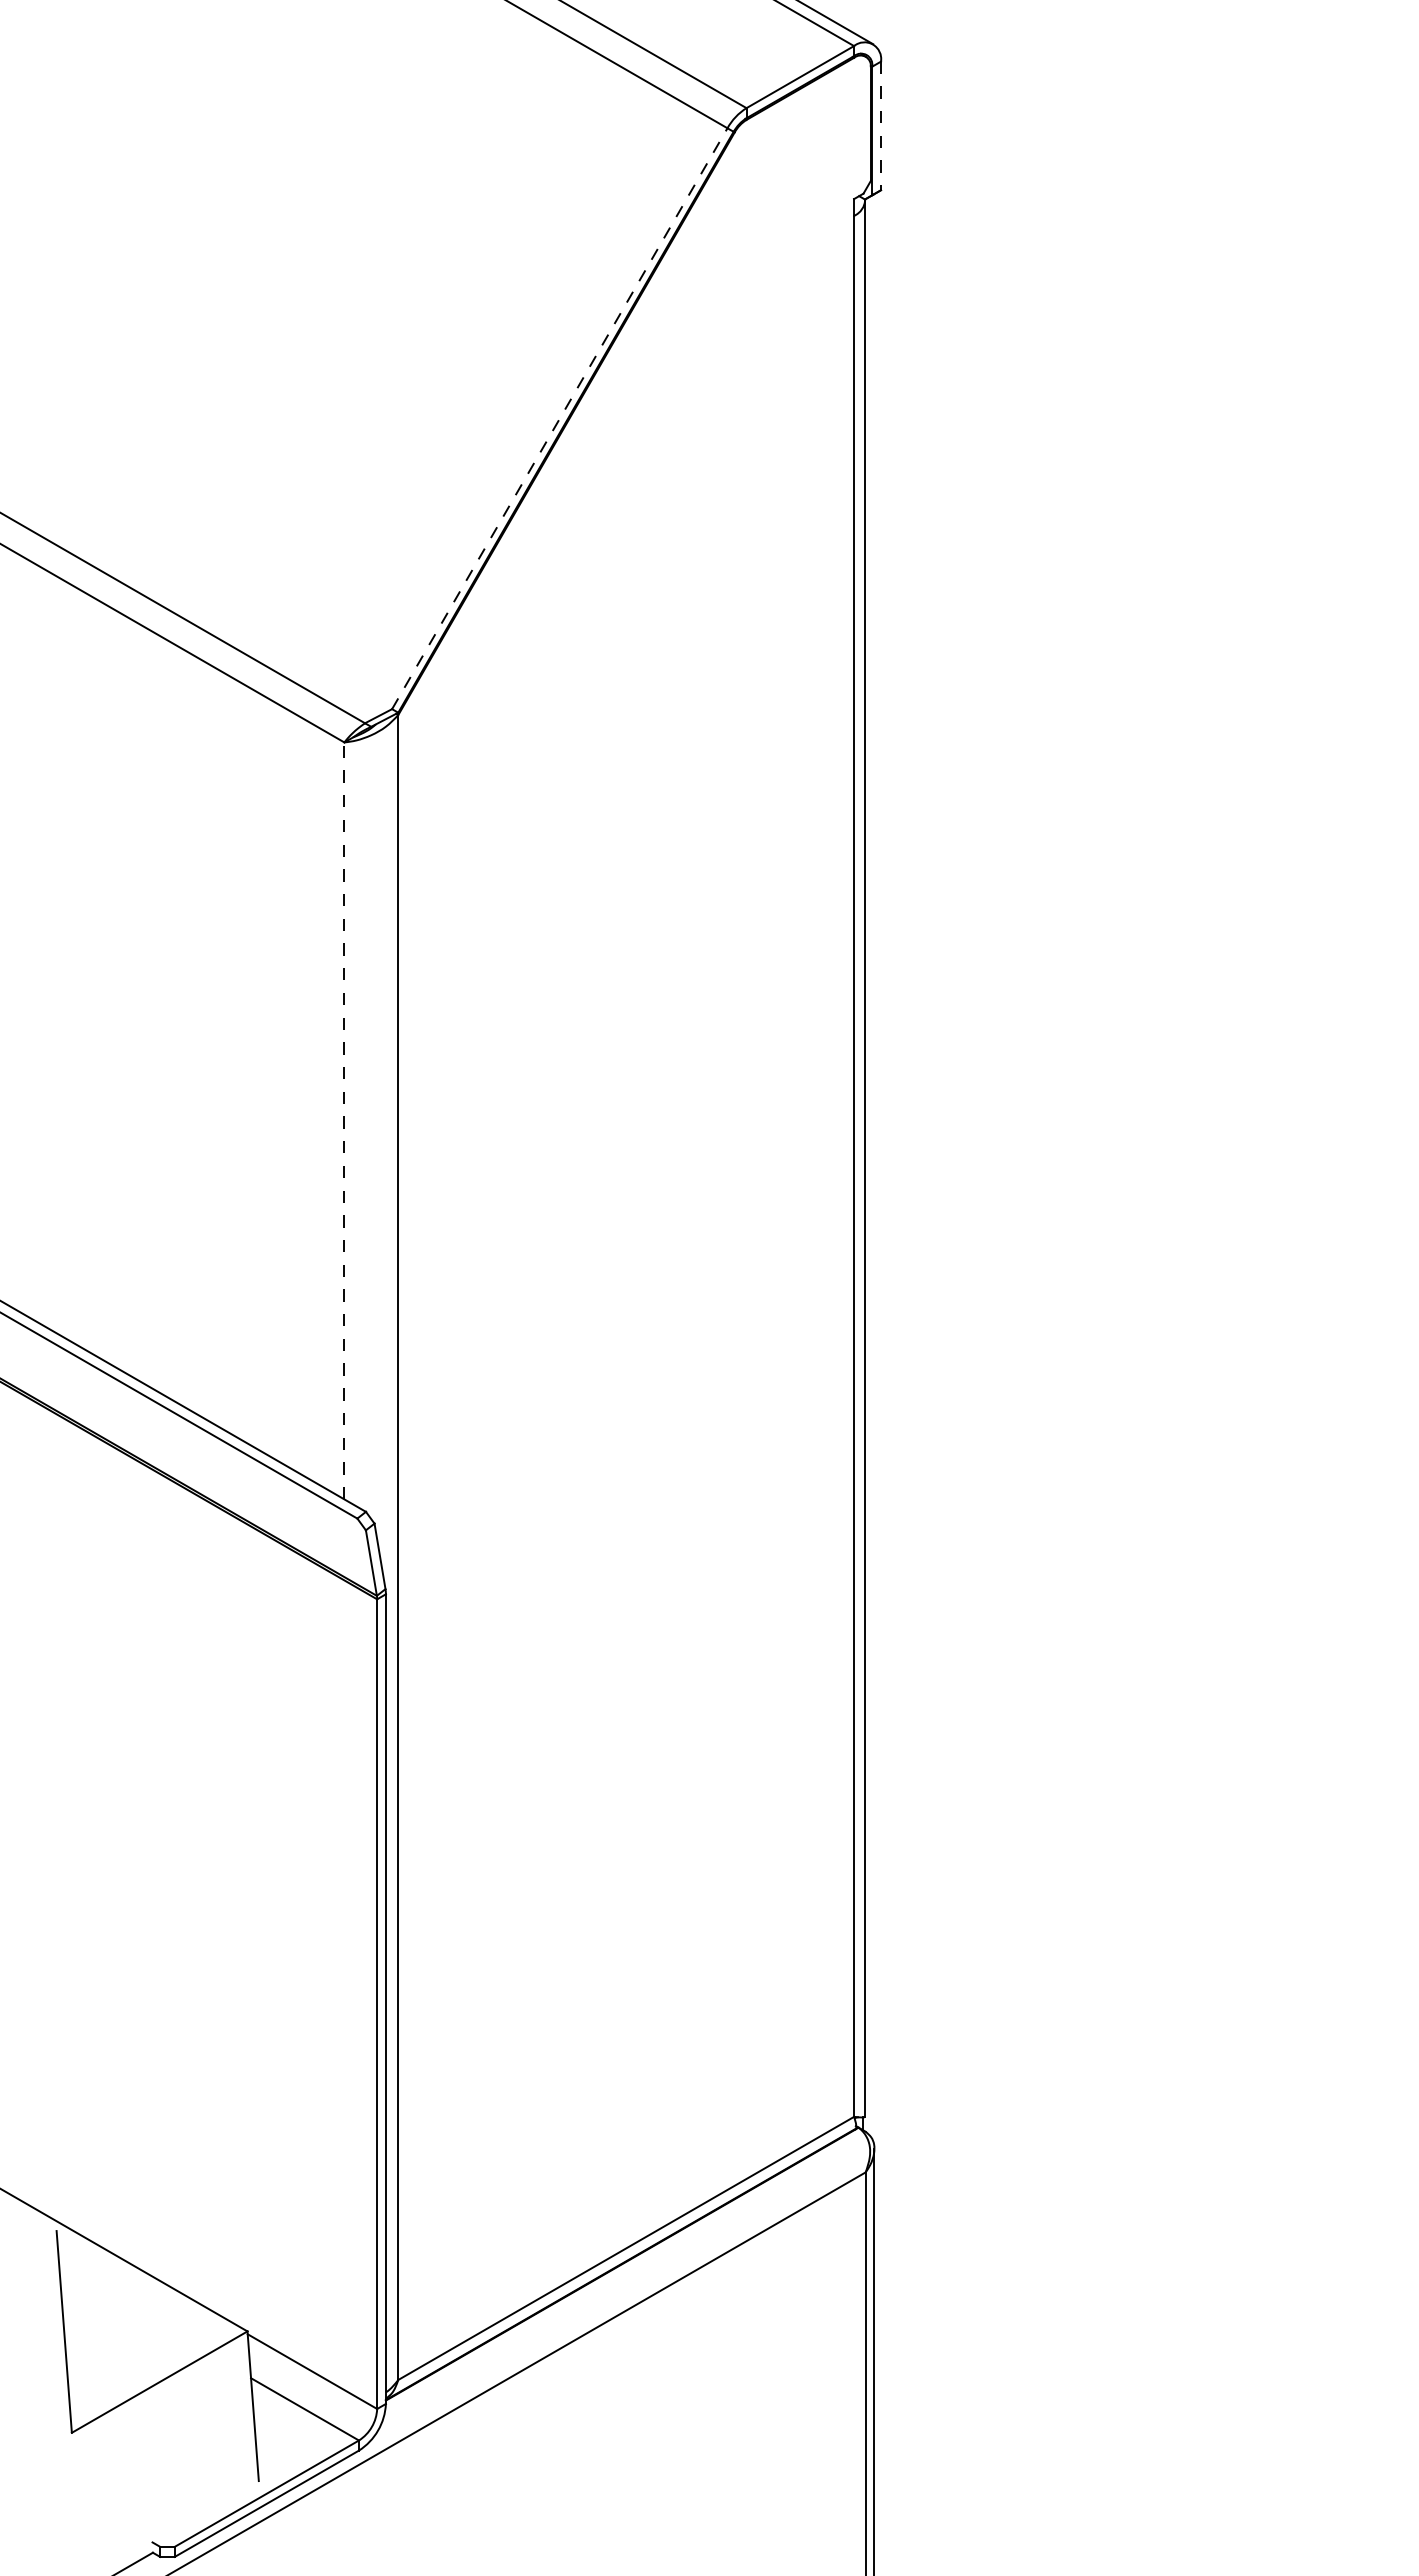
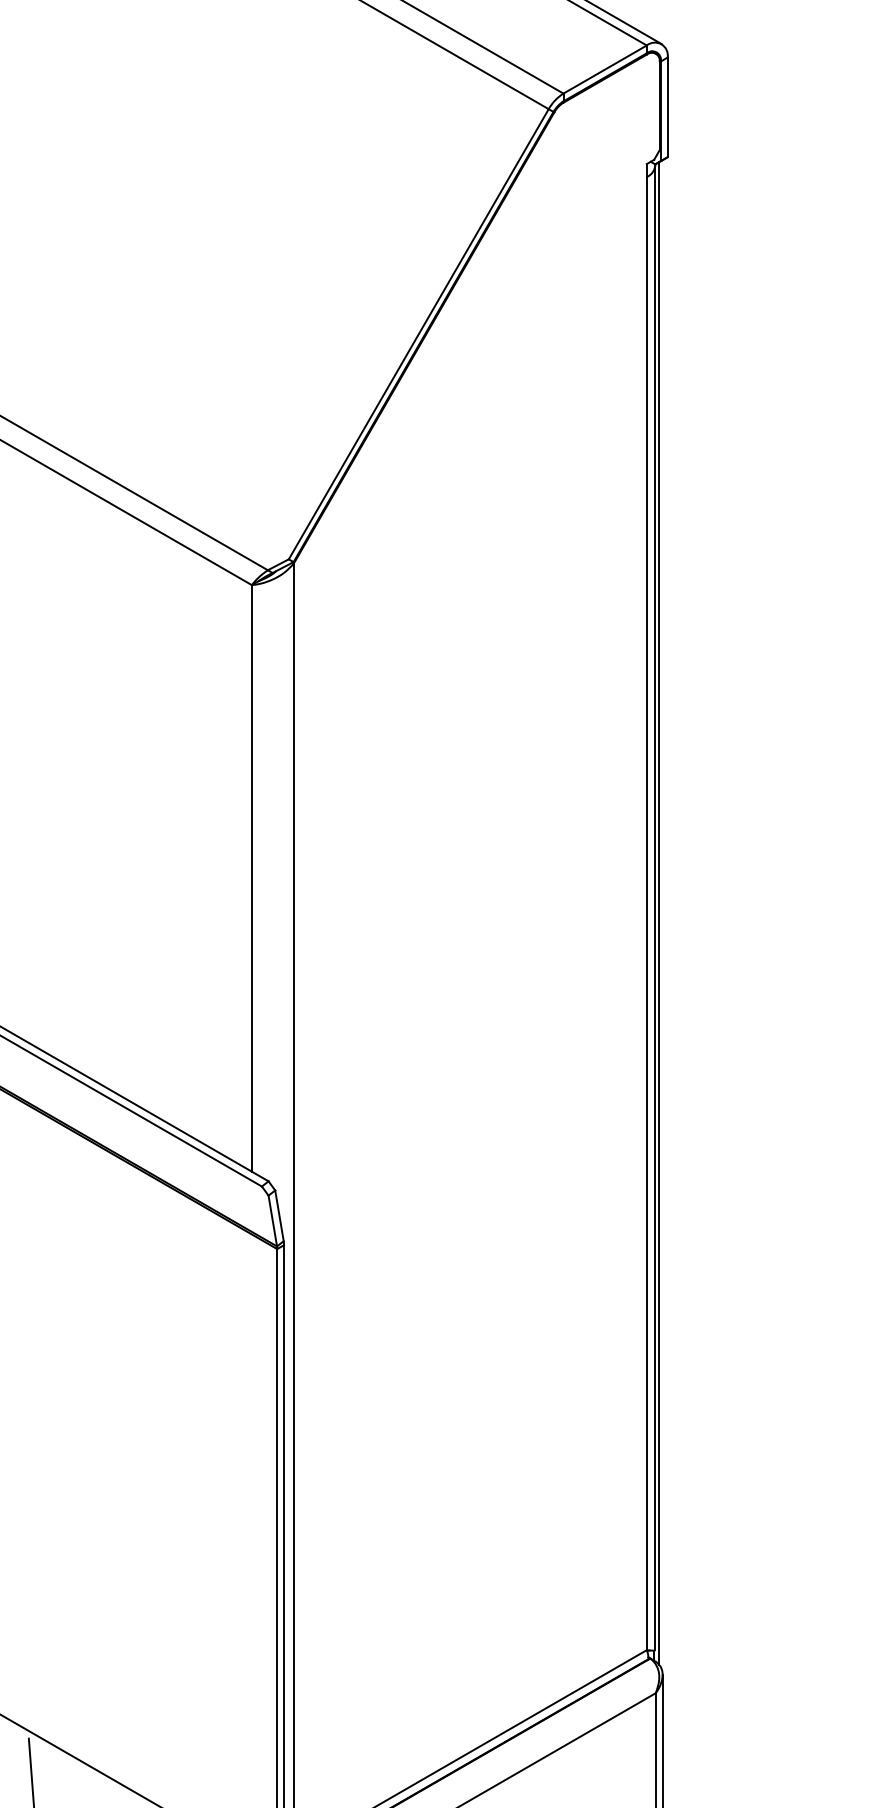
line: (881, 126) -> (668, 107), dashed -> solid
line: (560, 418) -> (419, 334), dashed -> solid
line: (344, 1120) -> (251, 878), dashed -> solid
line: (869, 1166) -> (658, 913), added

